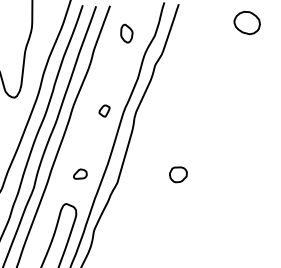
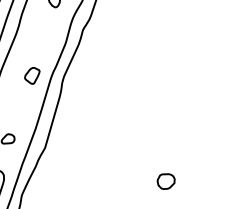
part: (104, 110) -> (32, 75), size x1.43
part: (178, 174) -> (166, 181), moved

